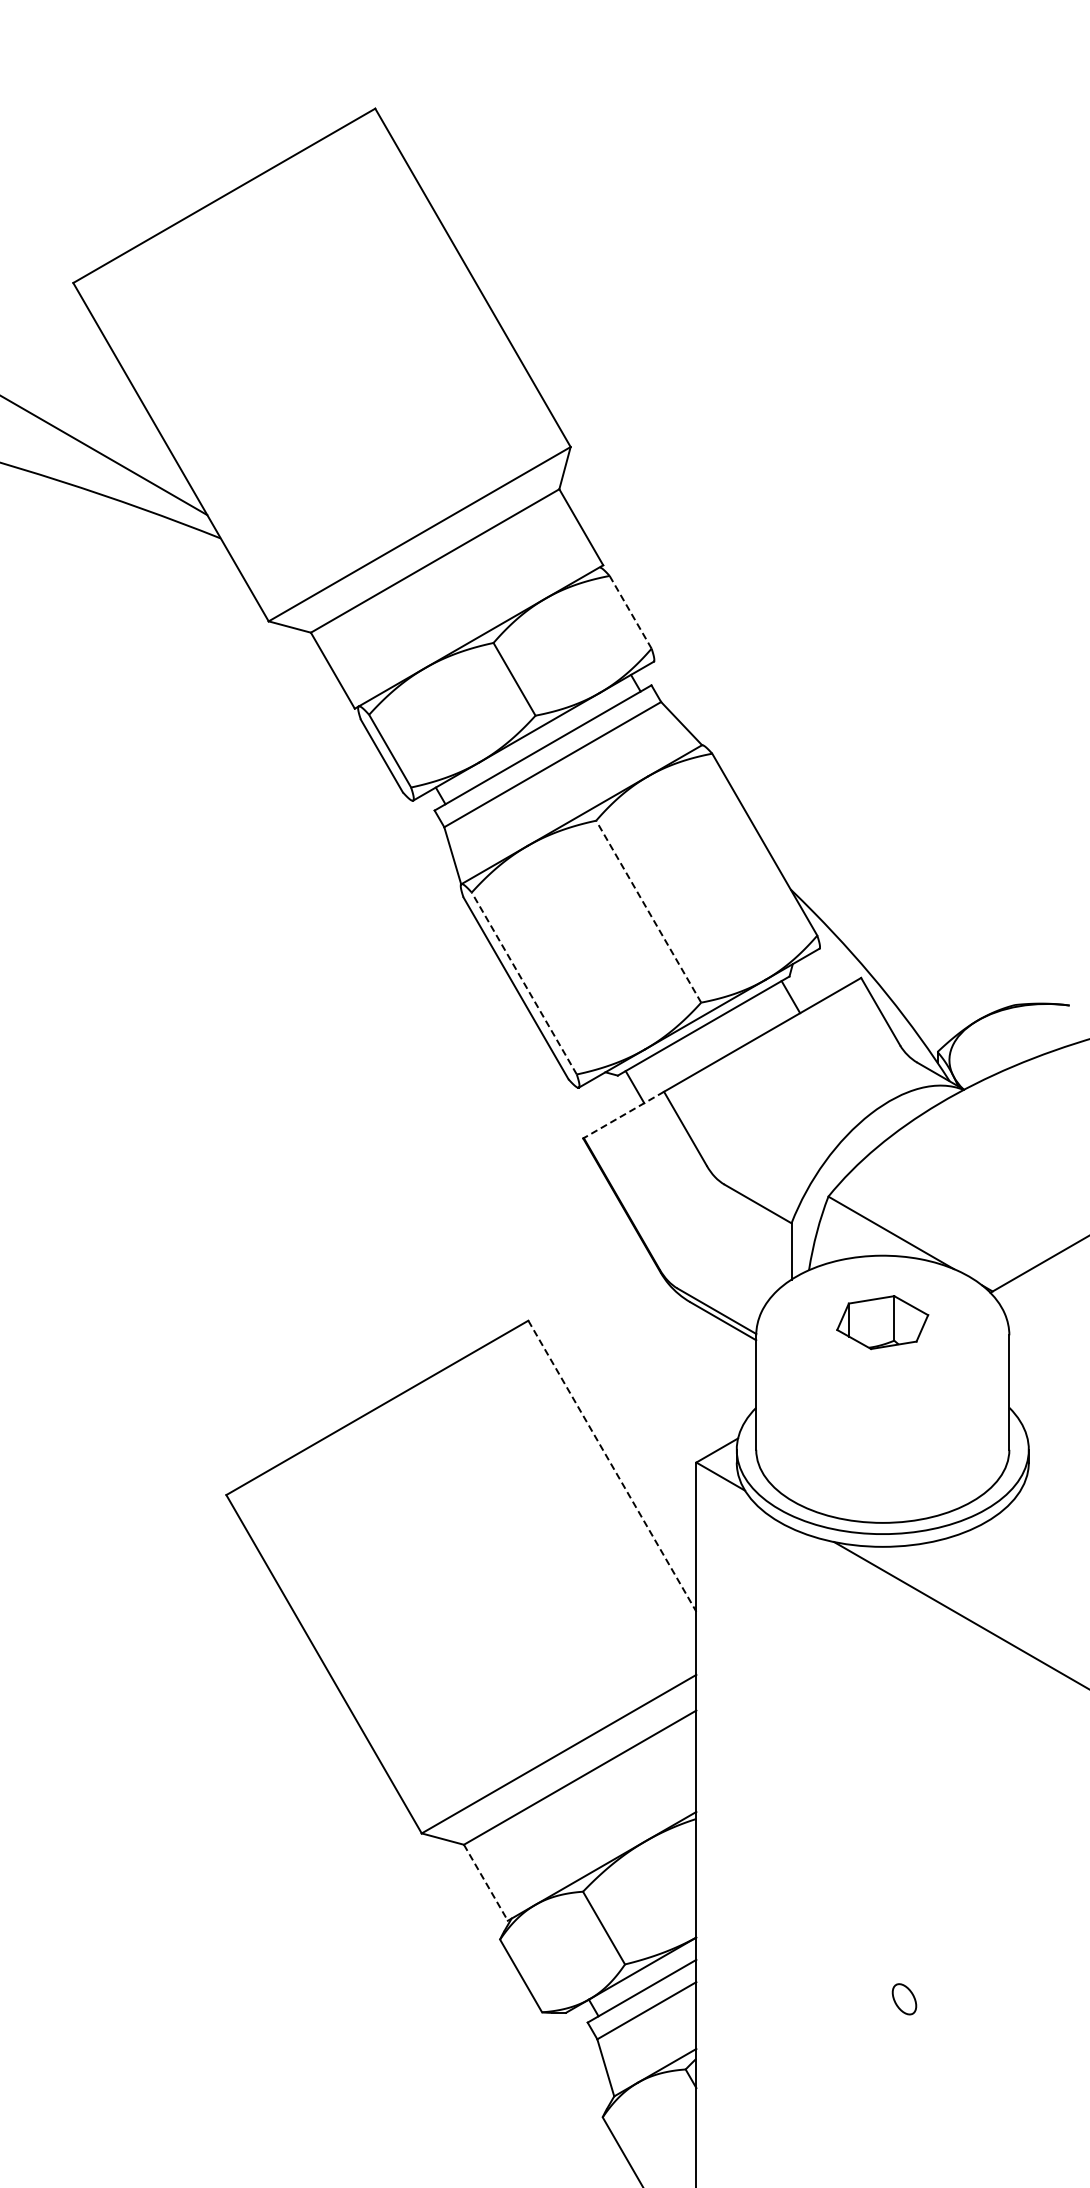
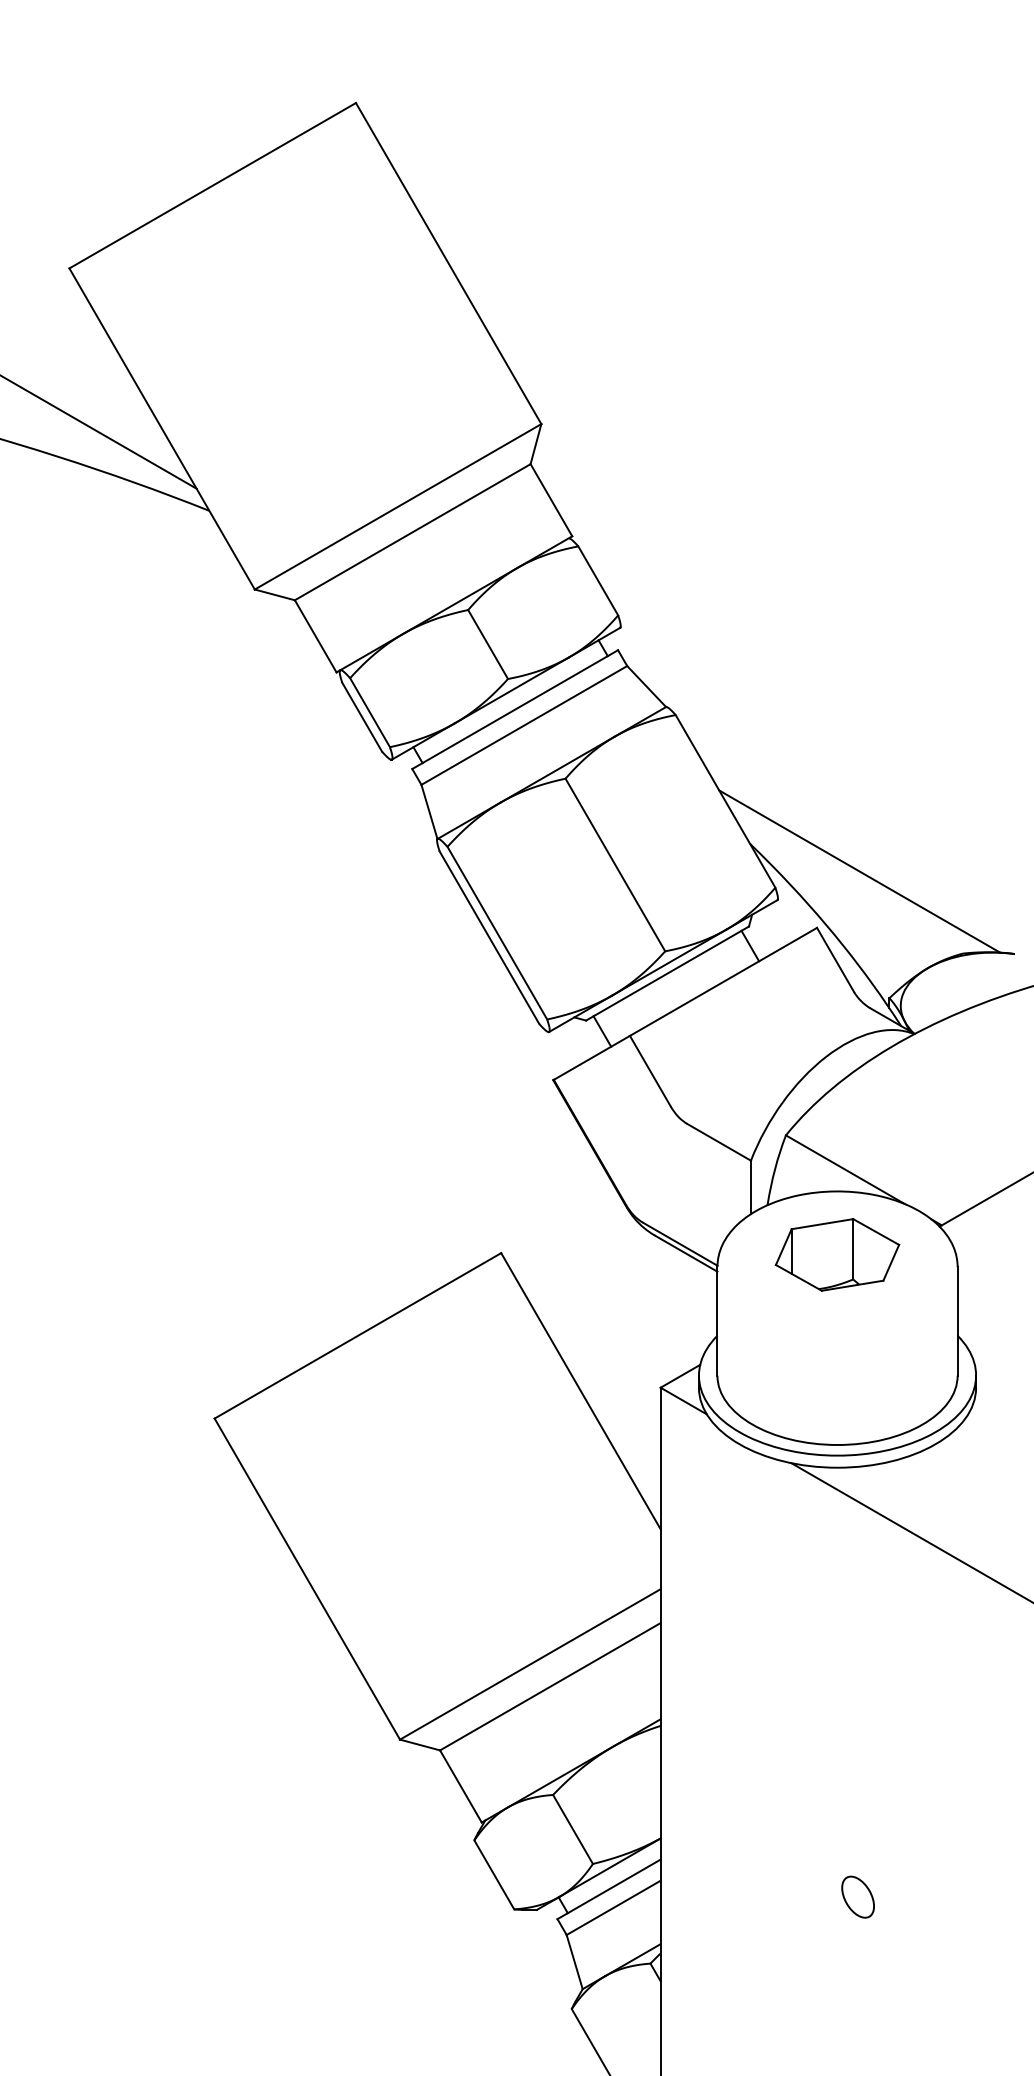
line: (630, 612) -> (598, 581), dashed -> solid
line: (648, 911) -> (615, 864), dashed -> solid
line: (906, 918) -> (860, 871), added
line: (524, 983) -> (497, 933), dashed -> solid
line: (623, 1115) -> (591, 1058), dashed -> solid
part: (882, 1322) -> (837, 1254), size x1.43
line: (612, 1466) -> (581, 1391), dashed -> solid
line: (485, 1882) -> (460, 1786), dashed -> solid
part: (904, 1998) -> (858, 1896), size x1.43

